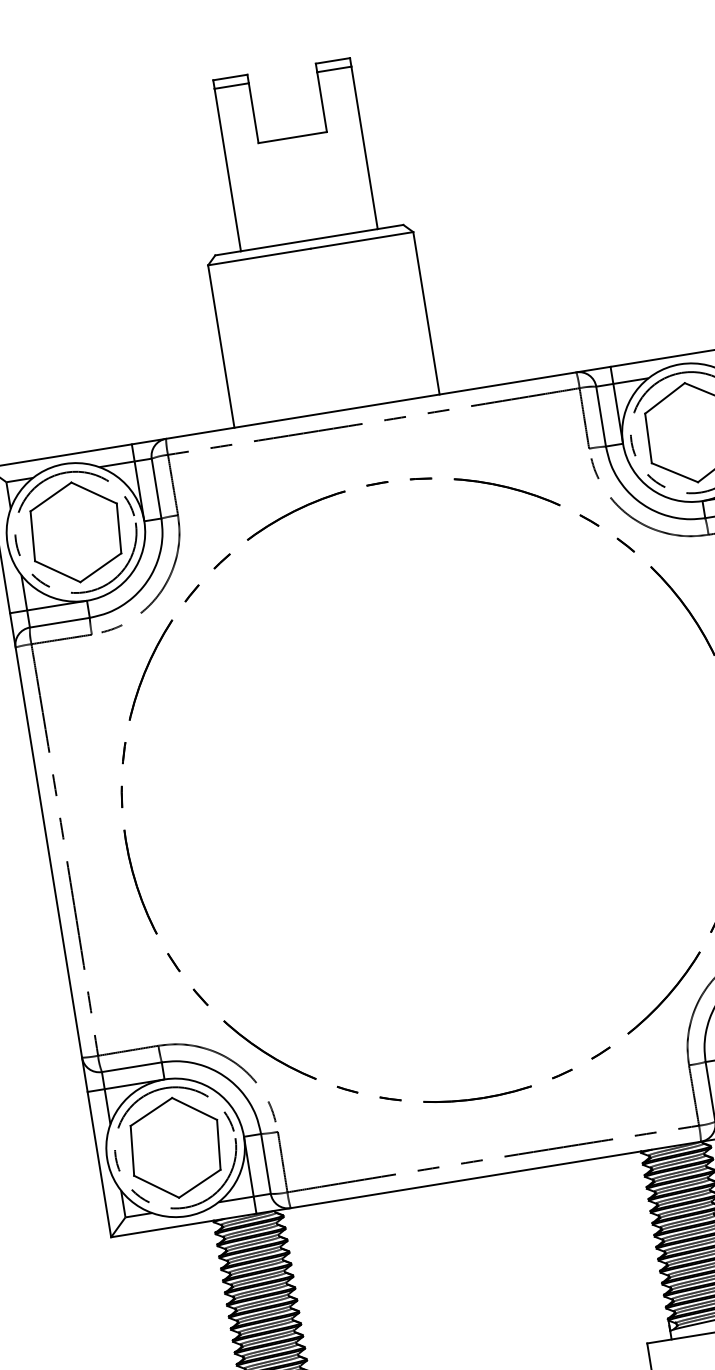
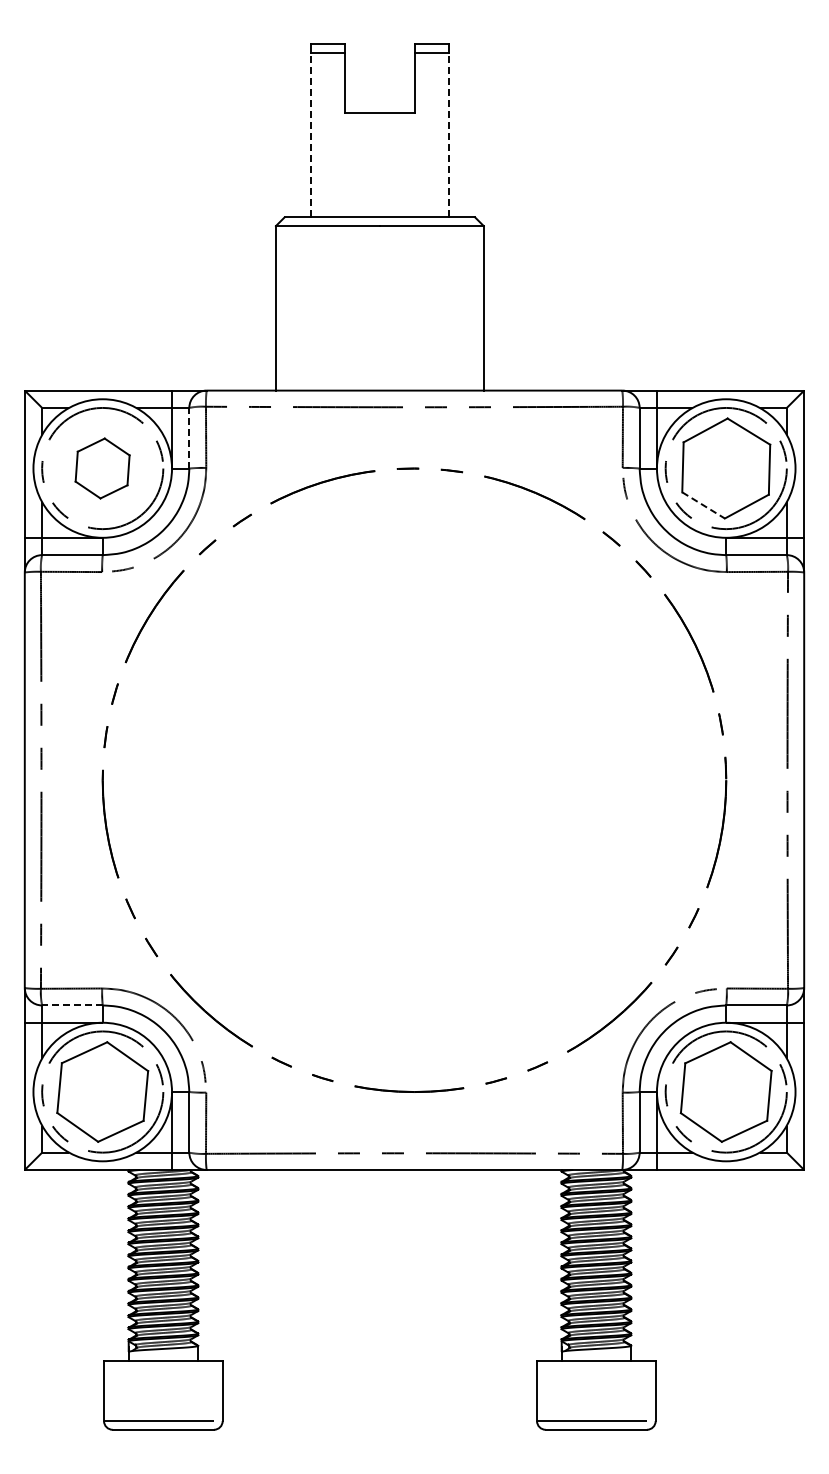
line: (364, 147) -> (449, 134), solid -> dashed
line: (227, 169) -> (310, 134), solid -> dashed
line: (675, 472) -> (704, 505), solid -> dashed
line: (156, 487) -> (189, 437), solid -> dashed
part: (75, 532) -> (102, 468), size x0.6
line: (130, 1067) -> (71, 1005), solid -> dashed

